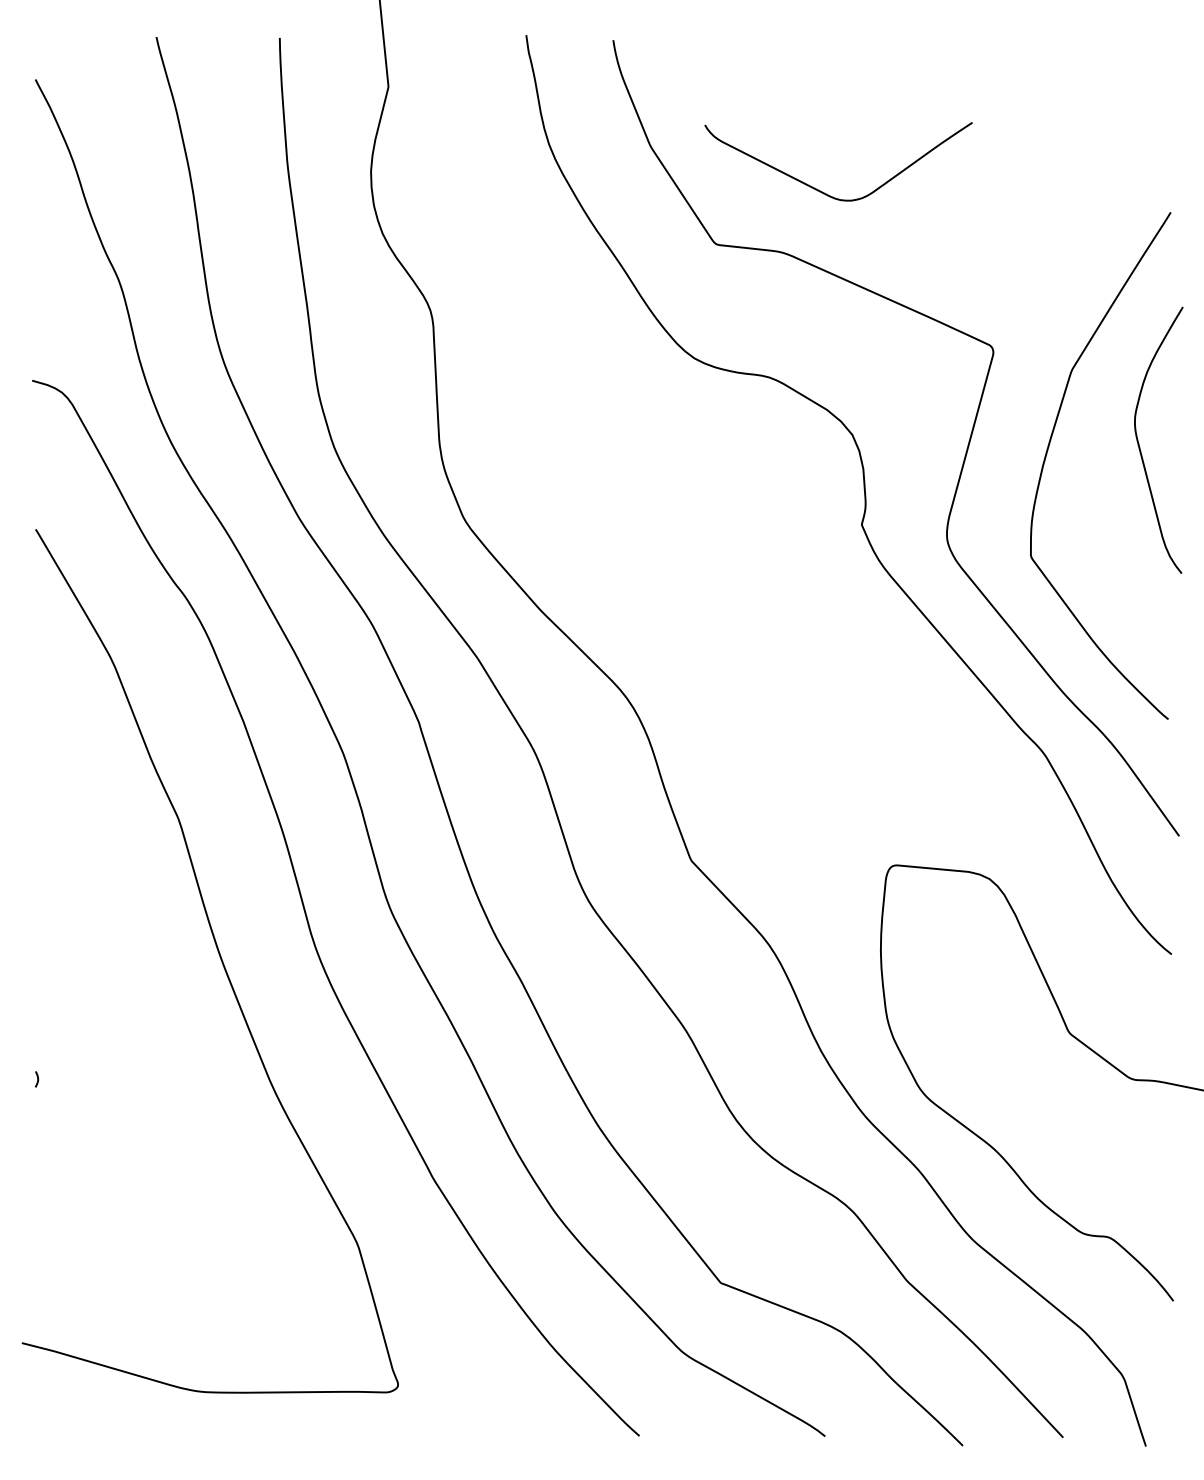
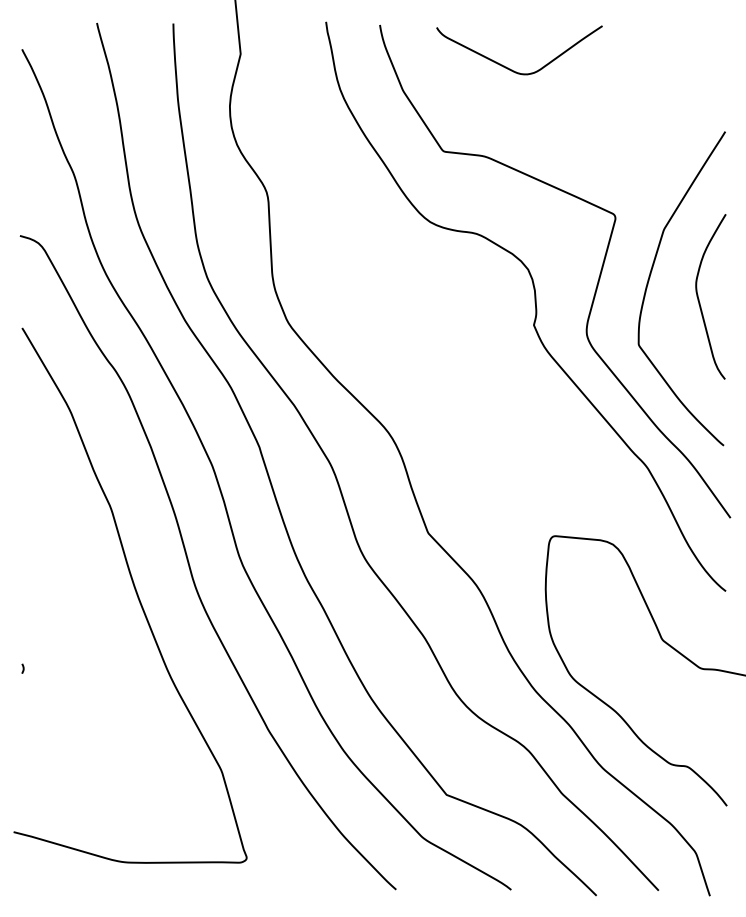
curve: (823, 191) -> (510, 68), moved
curve: (1140, 442) -> (699, 298), moved

